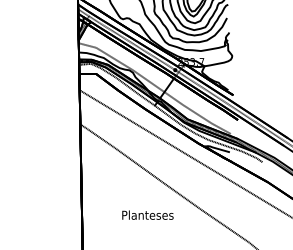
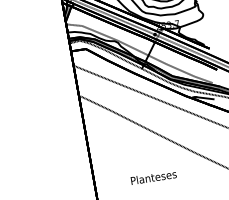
text: (147, 214) -> (153, 176), moved

